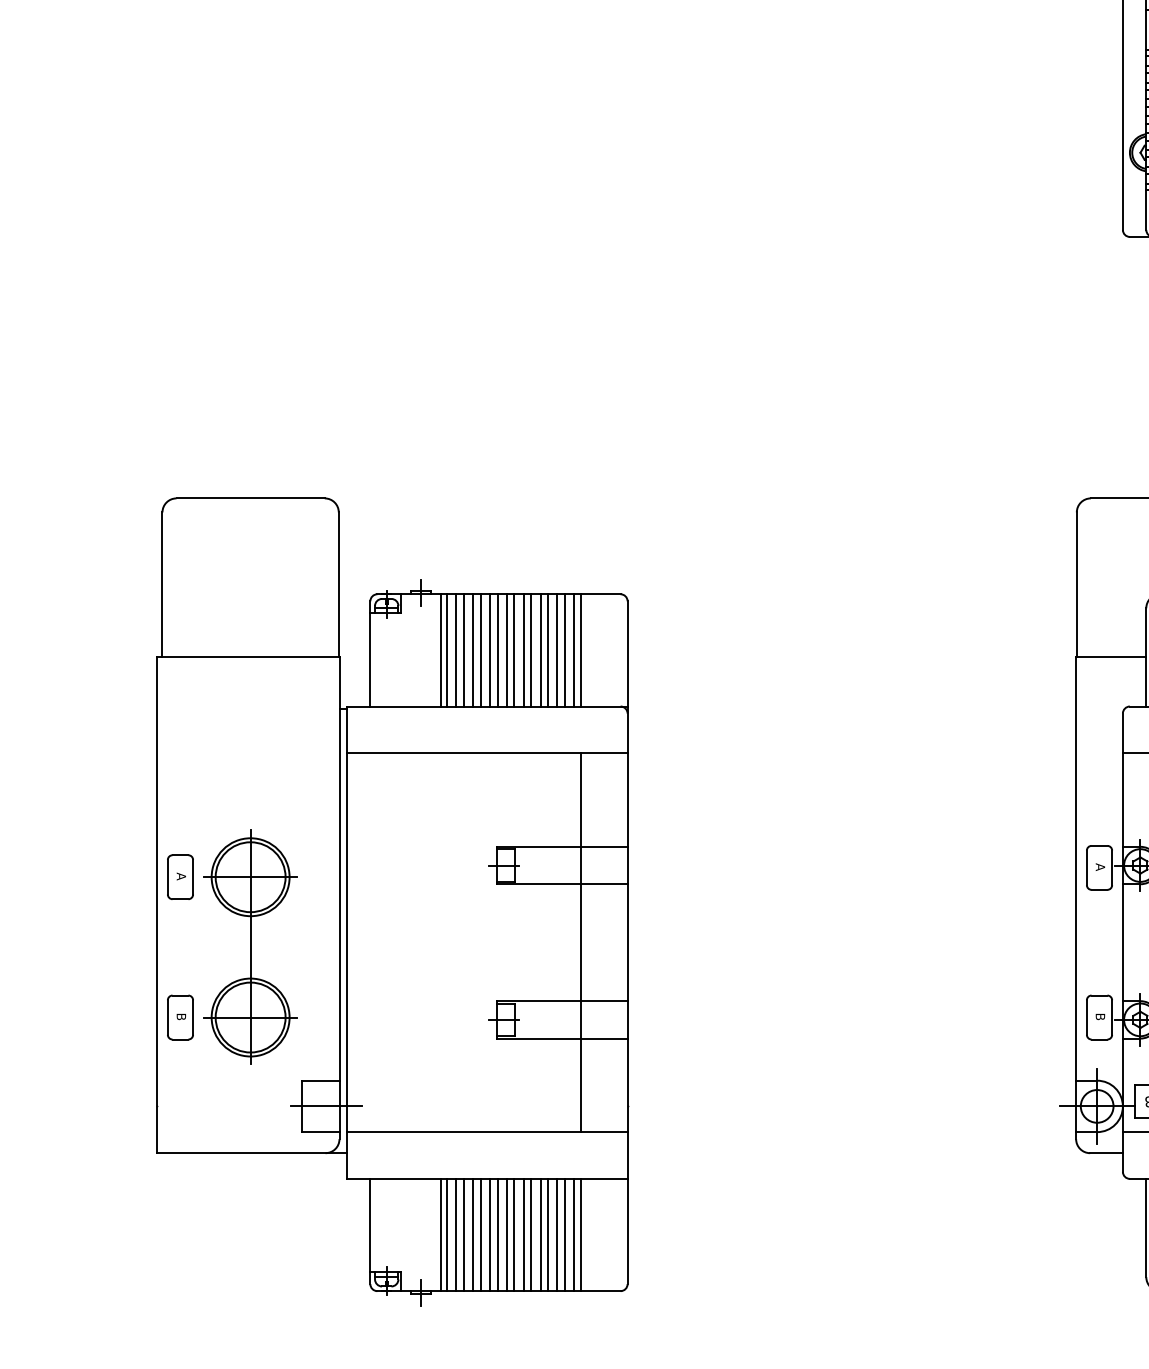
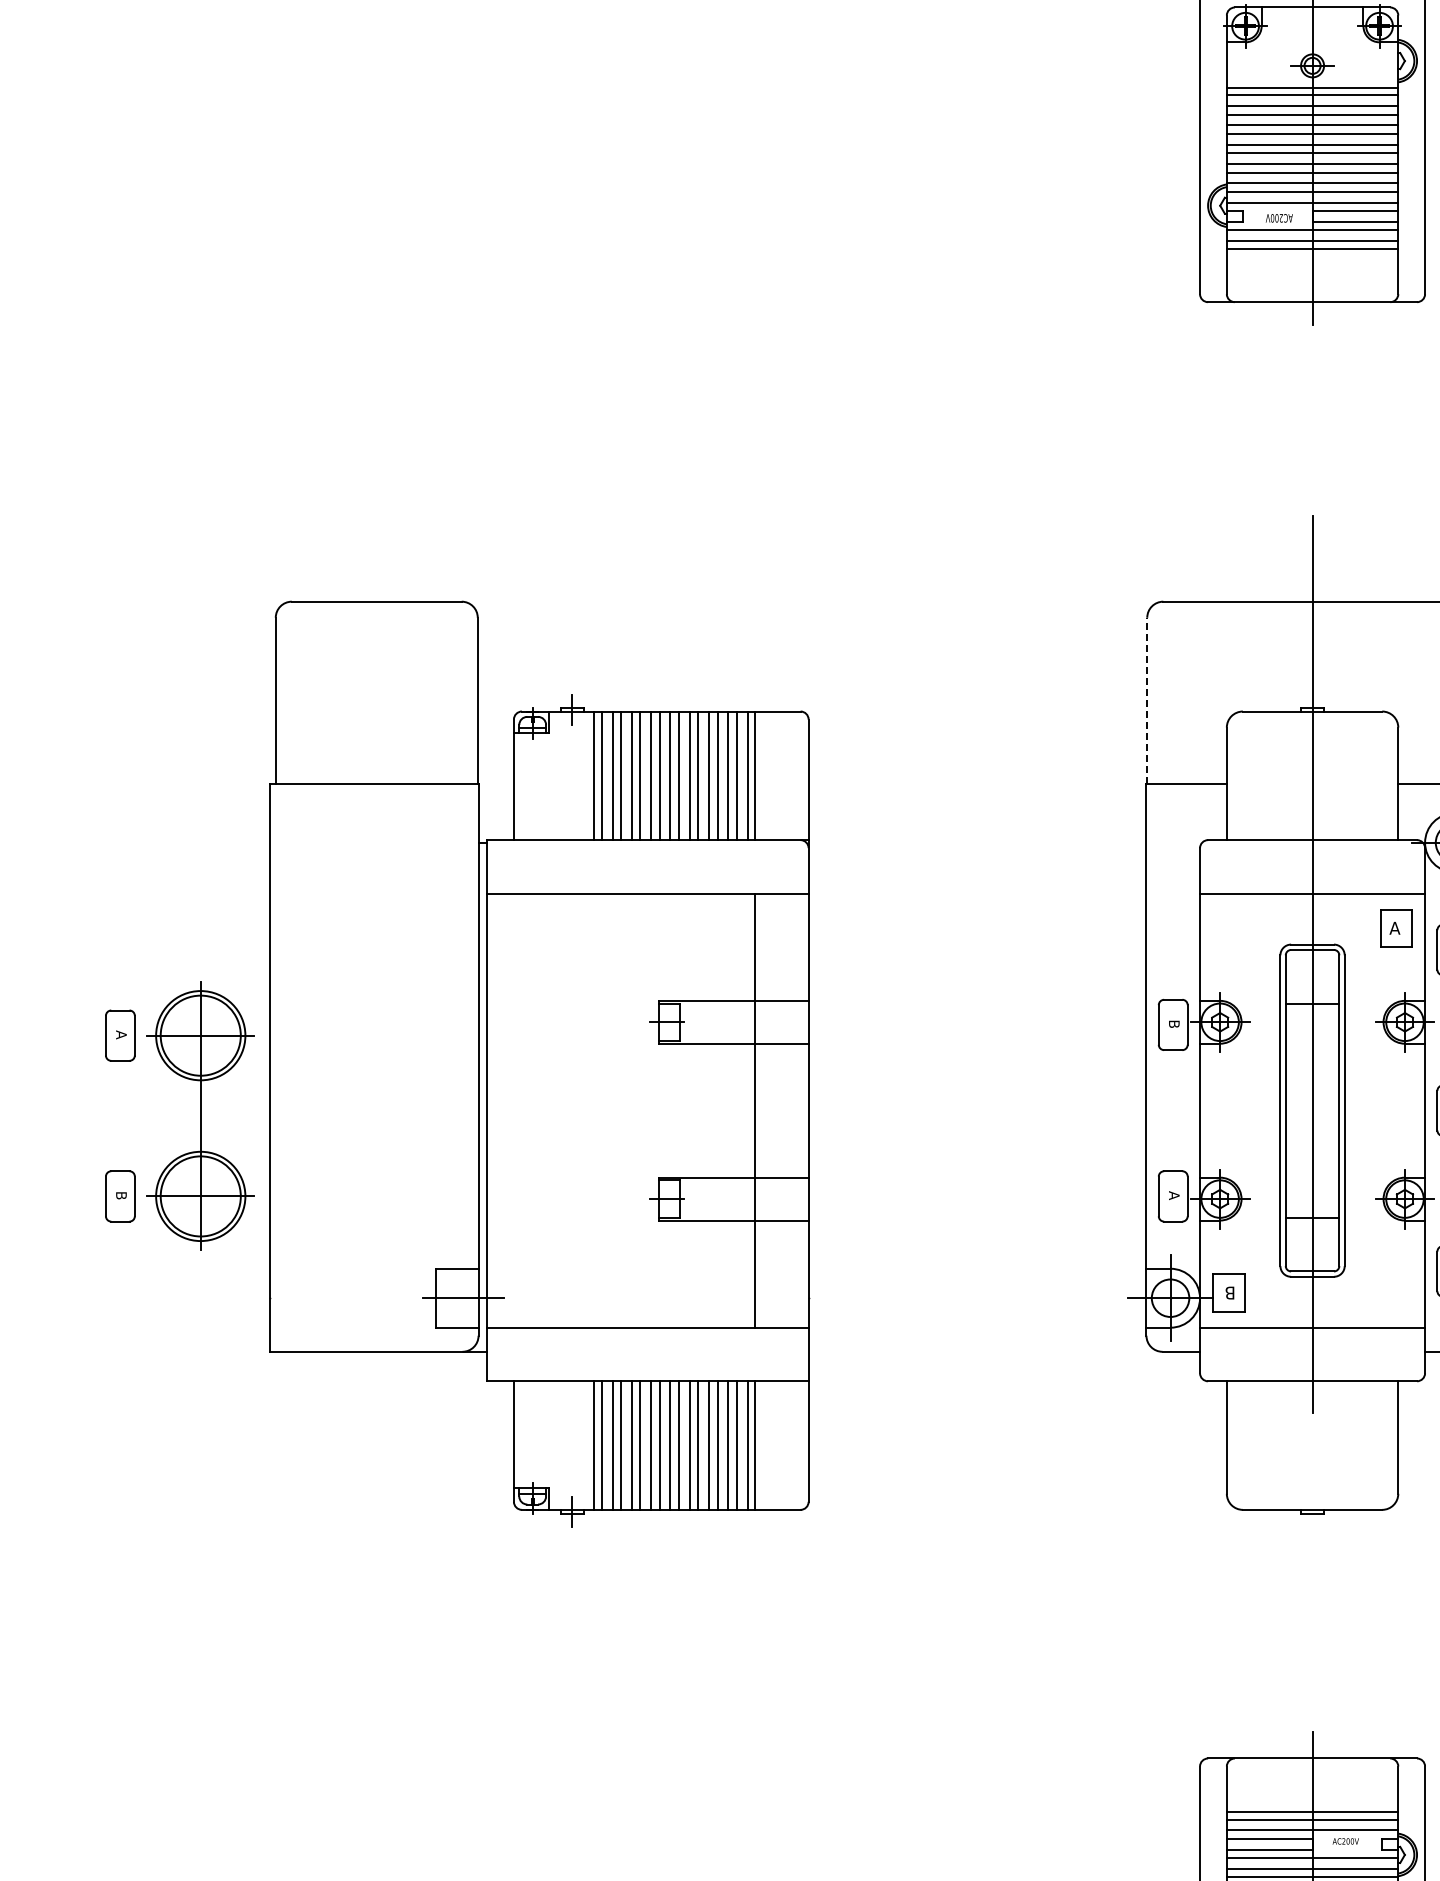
line: (1077, 584) -> (1147, 700), solid -> dashed
text: (1100, 866) -> (1174, 1023), A -> B
part: (392, 901) -> (539, 1063), moved
text: (1100, 1016) -> (1174, 1195), B -> A

